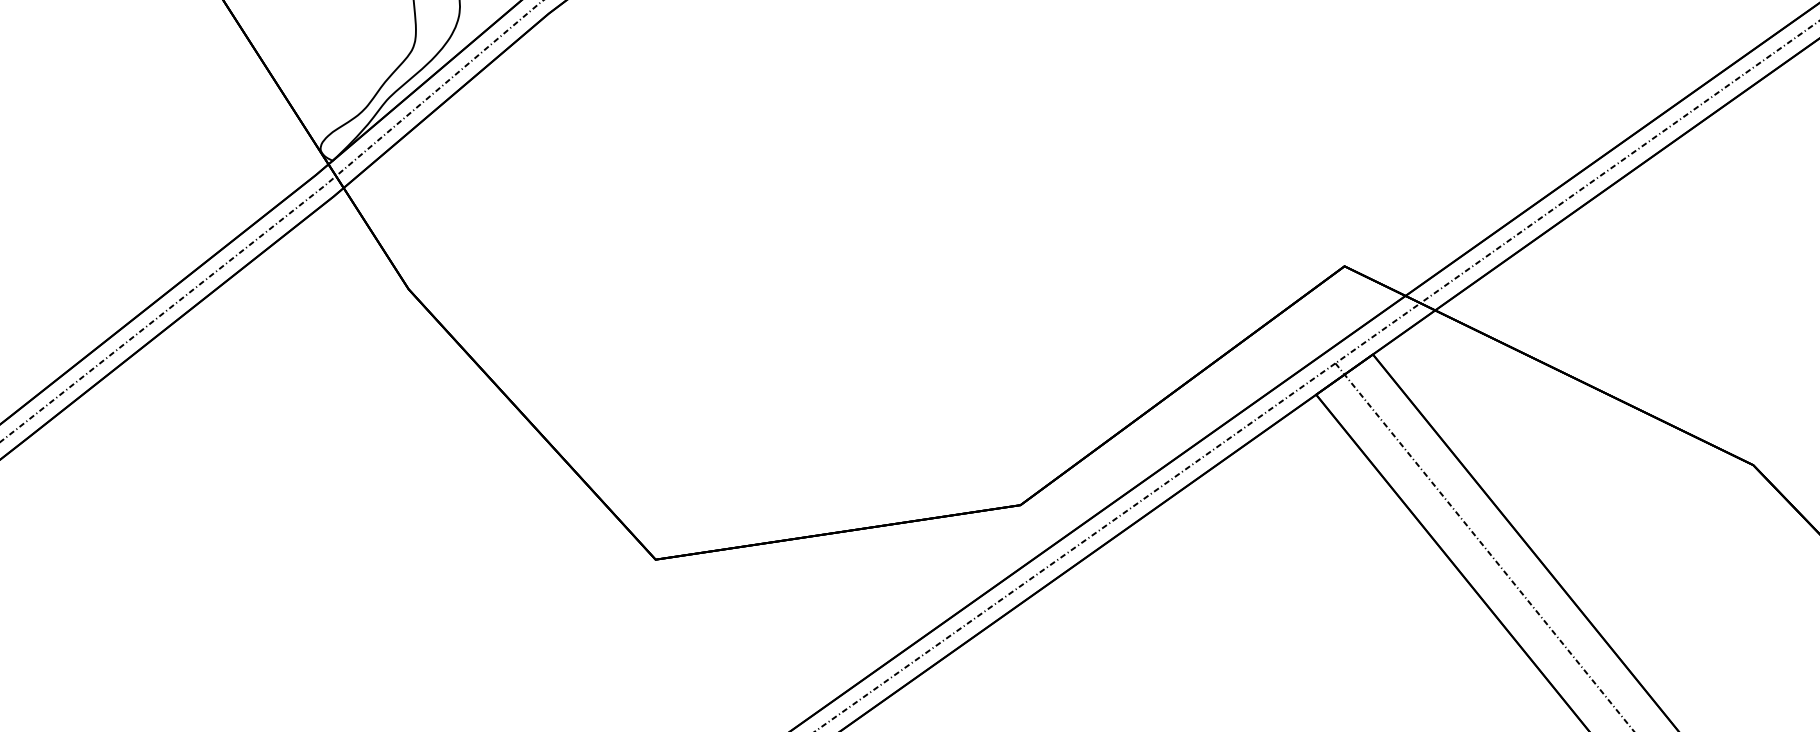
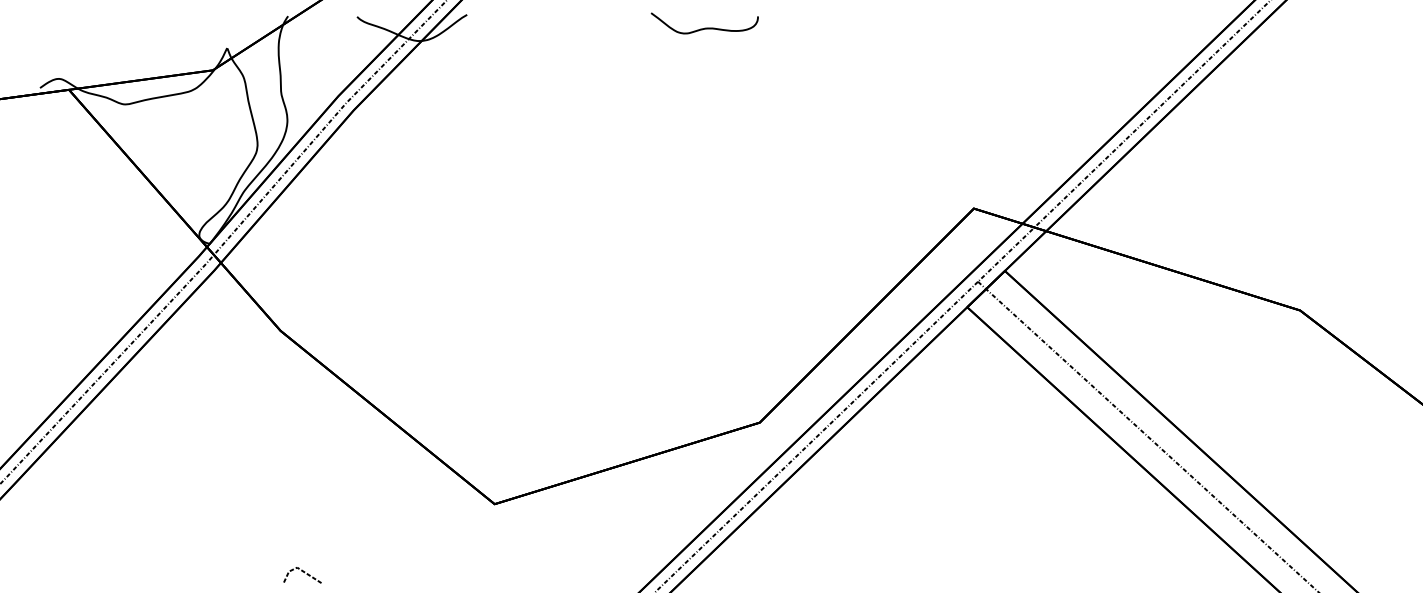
line: (391, 612) -> (304, 573), added

